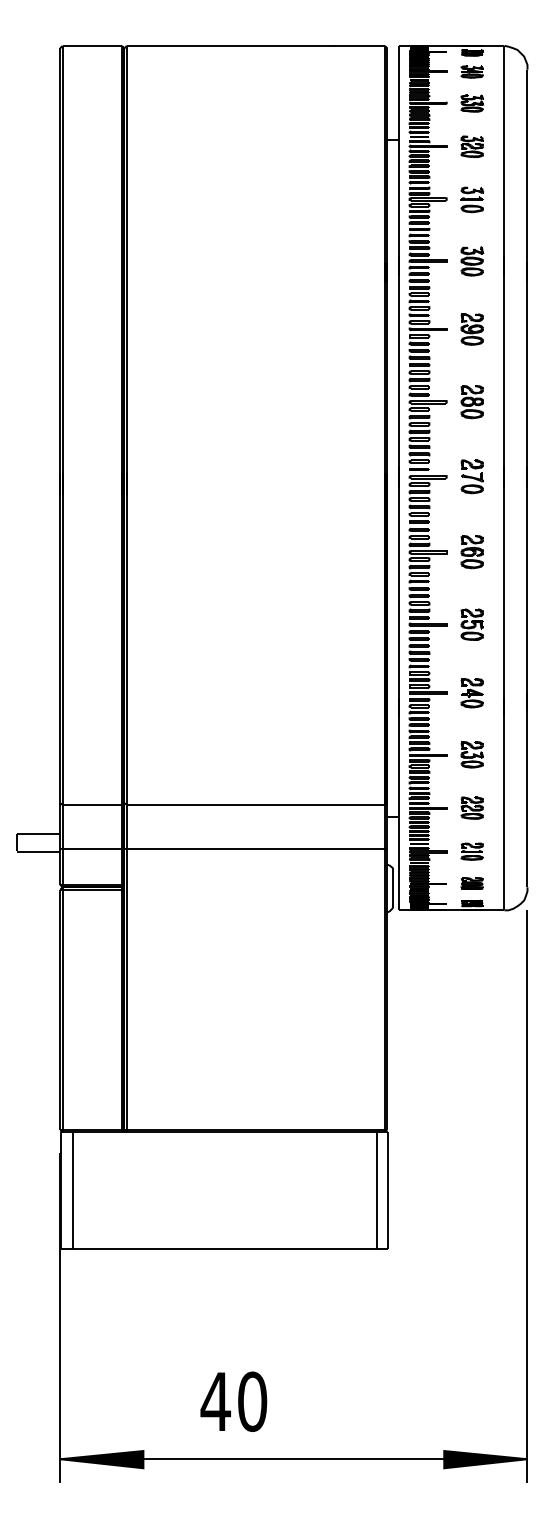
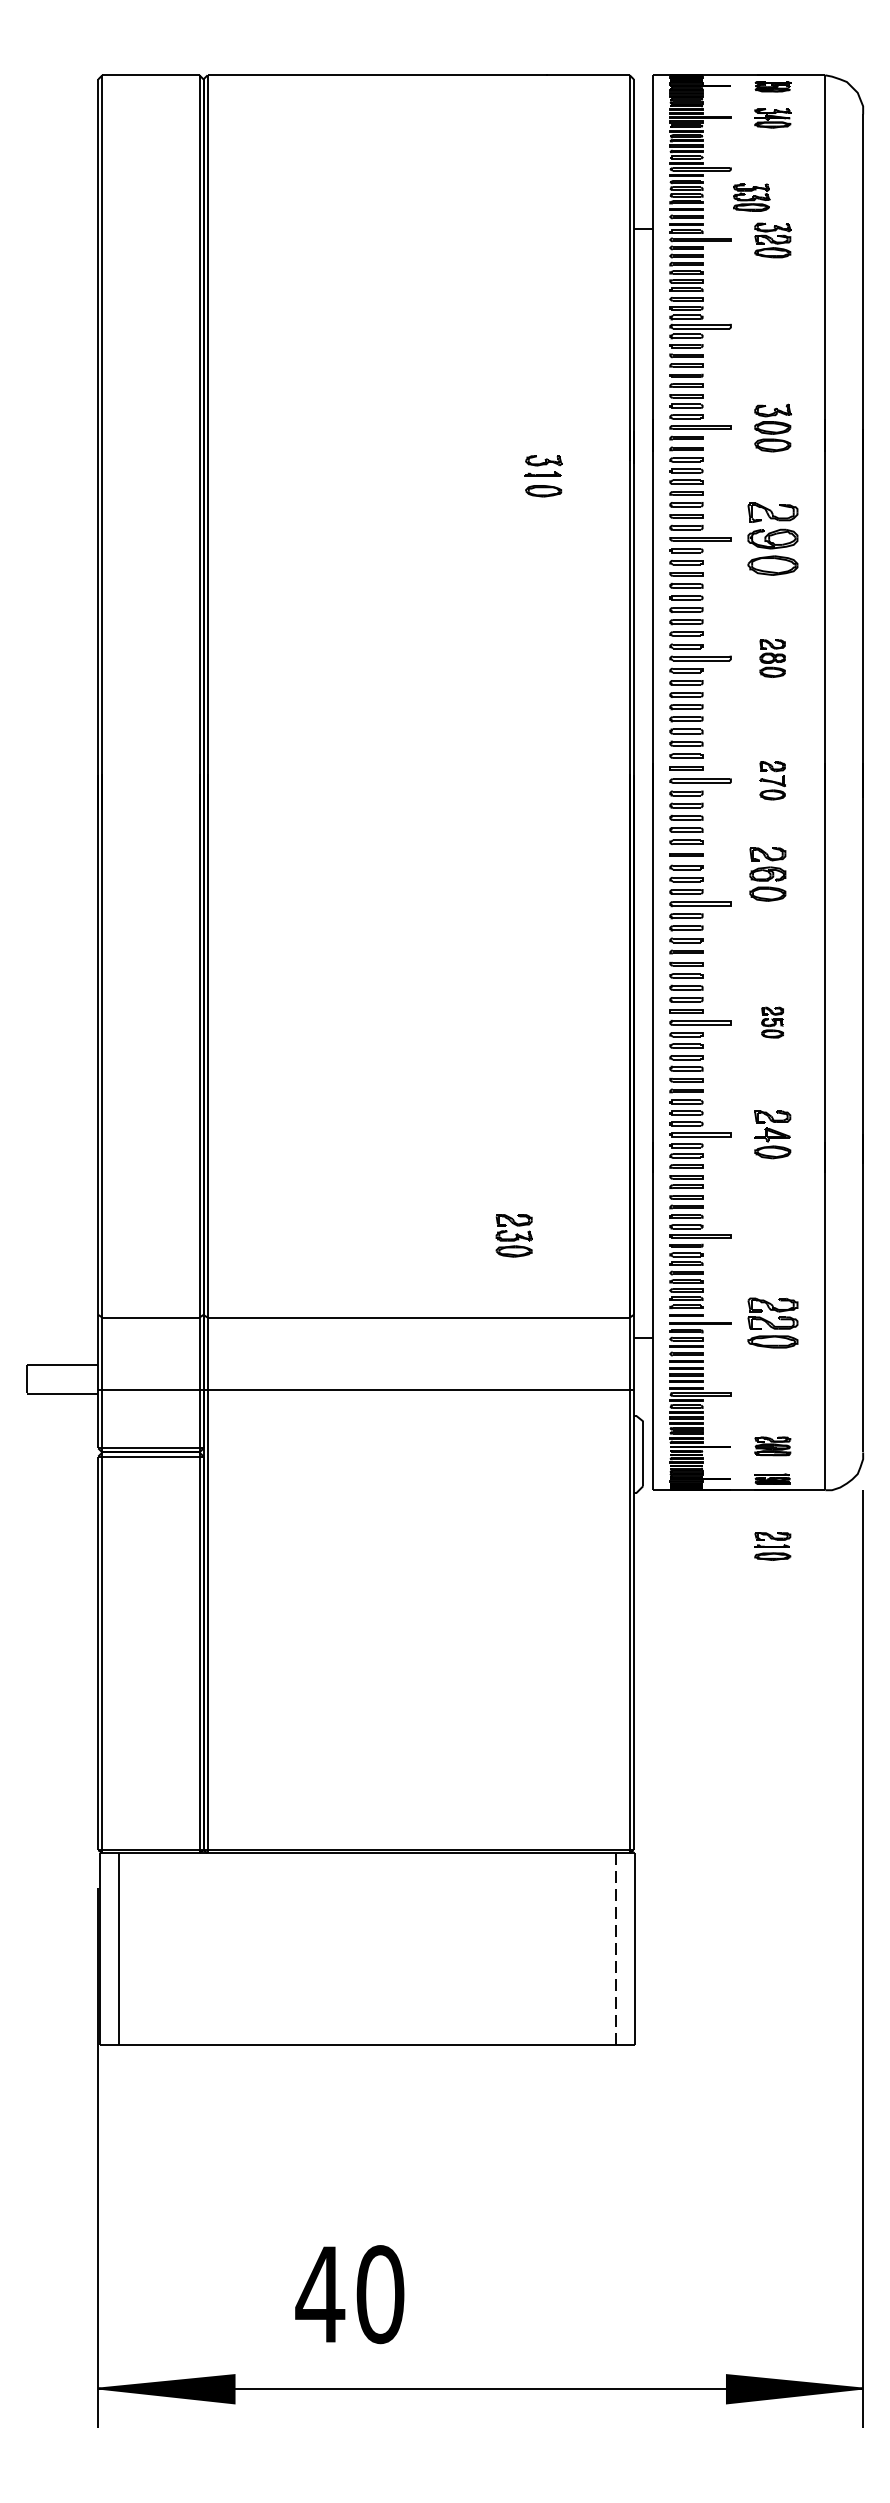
part: (472, 103) -> (751, 197), moved
part: (472, 199) -> (544, 475), moved
part: (471, 329) -> (771, 539), size x1.4
part: (471, 402) -> (771, 659), size x0.7
part: (471, 476) -> (771, 780), size x0.7
part: (471, 552) -> (766, 875), moved
part: (471, 624) -> (771, 1022), size x0.6
part: (471, 754) -> (512, 1235), moved
part: (471, 807) -> (771, 1321), size x1.4
part: (471, 851) -> (771, 1546), moved
line: (376, 1190) -> (616, 1948), solid -> dashed
text: (233, 1401) -> (349, 2294), moved

